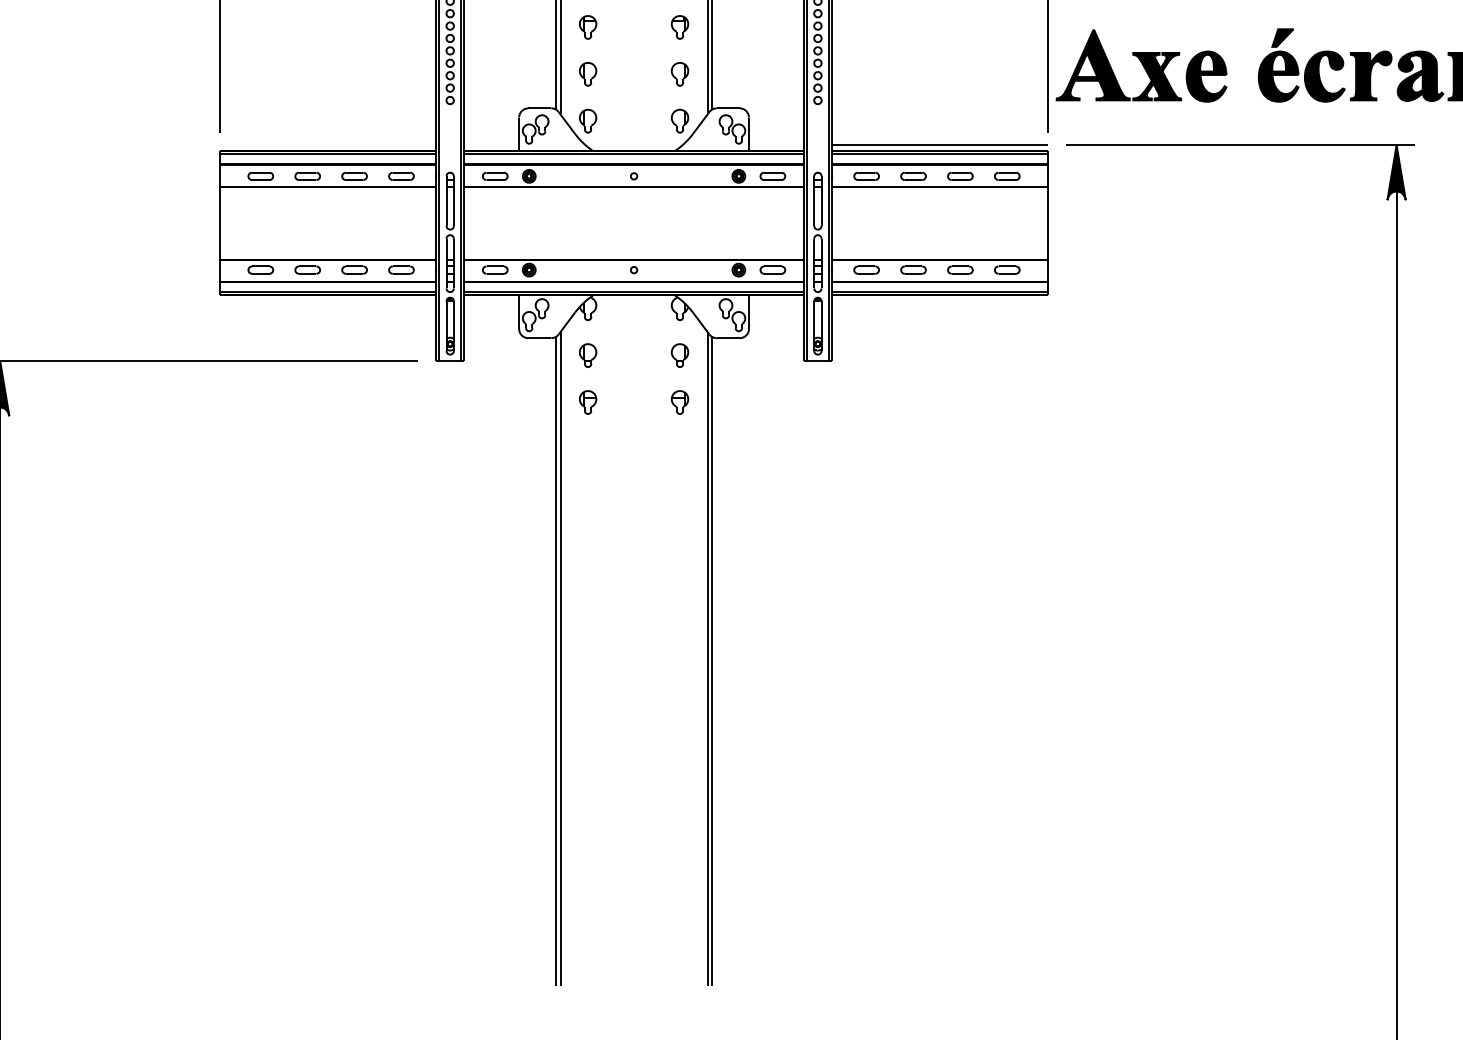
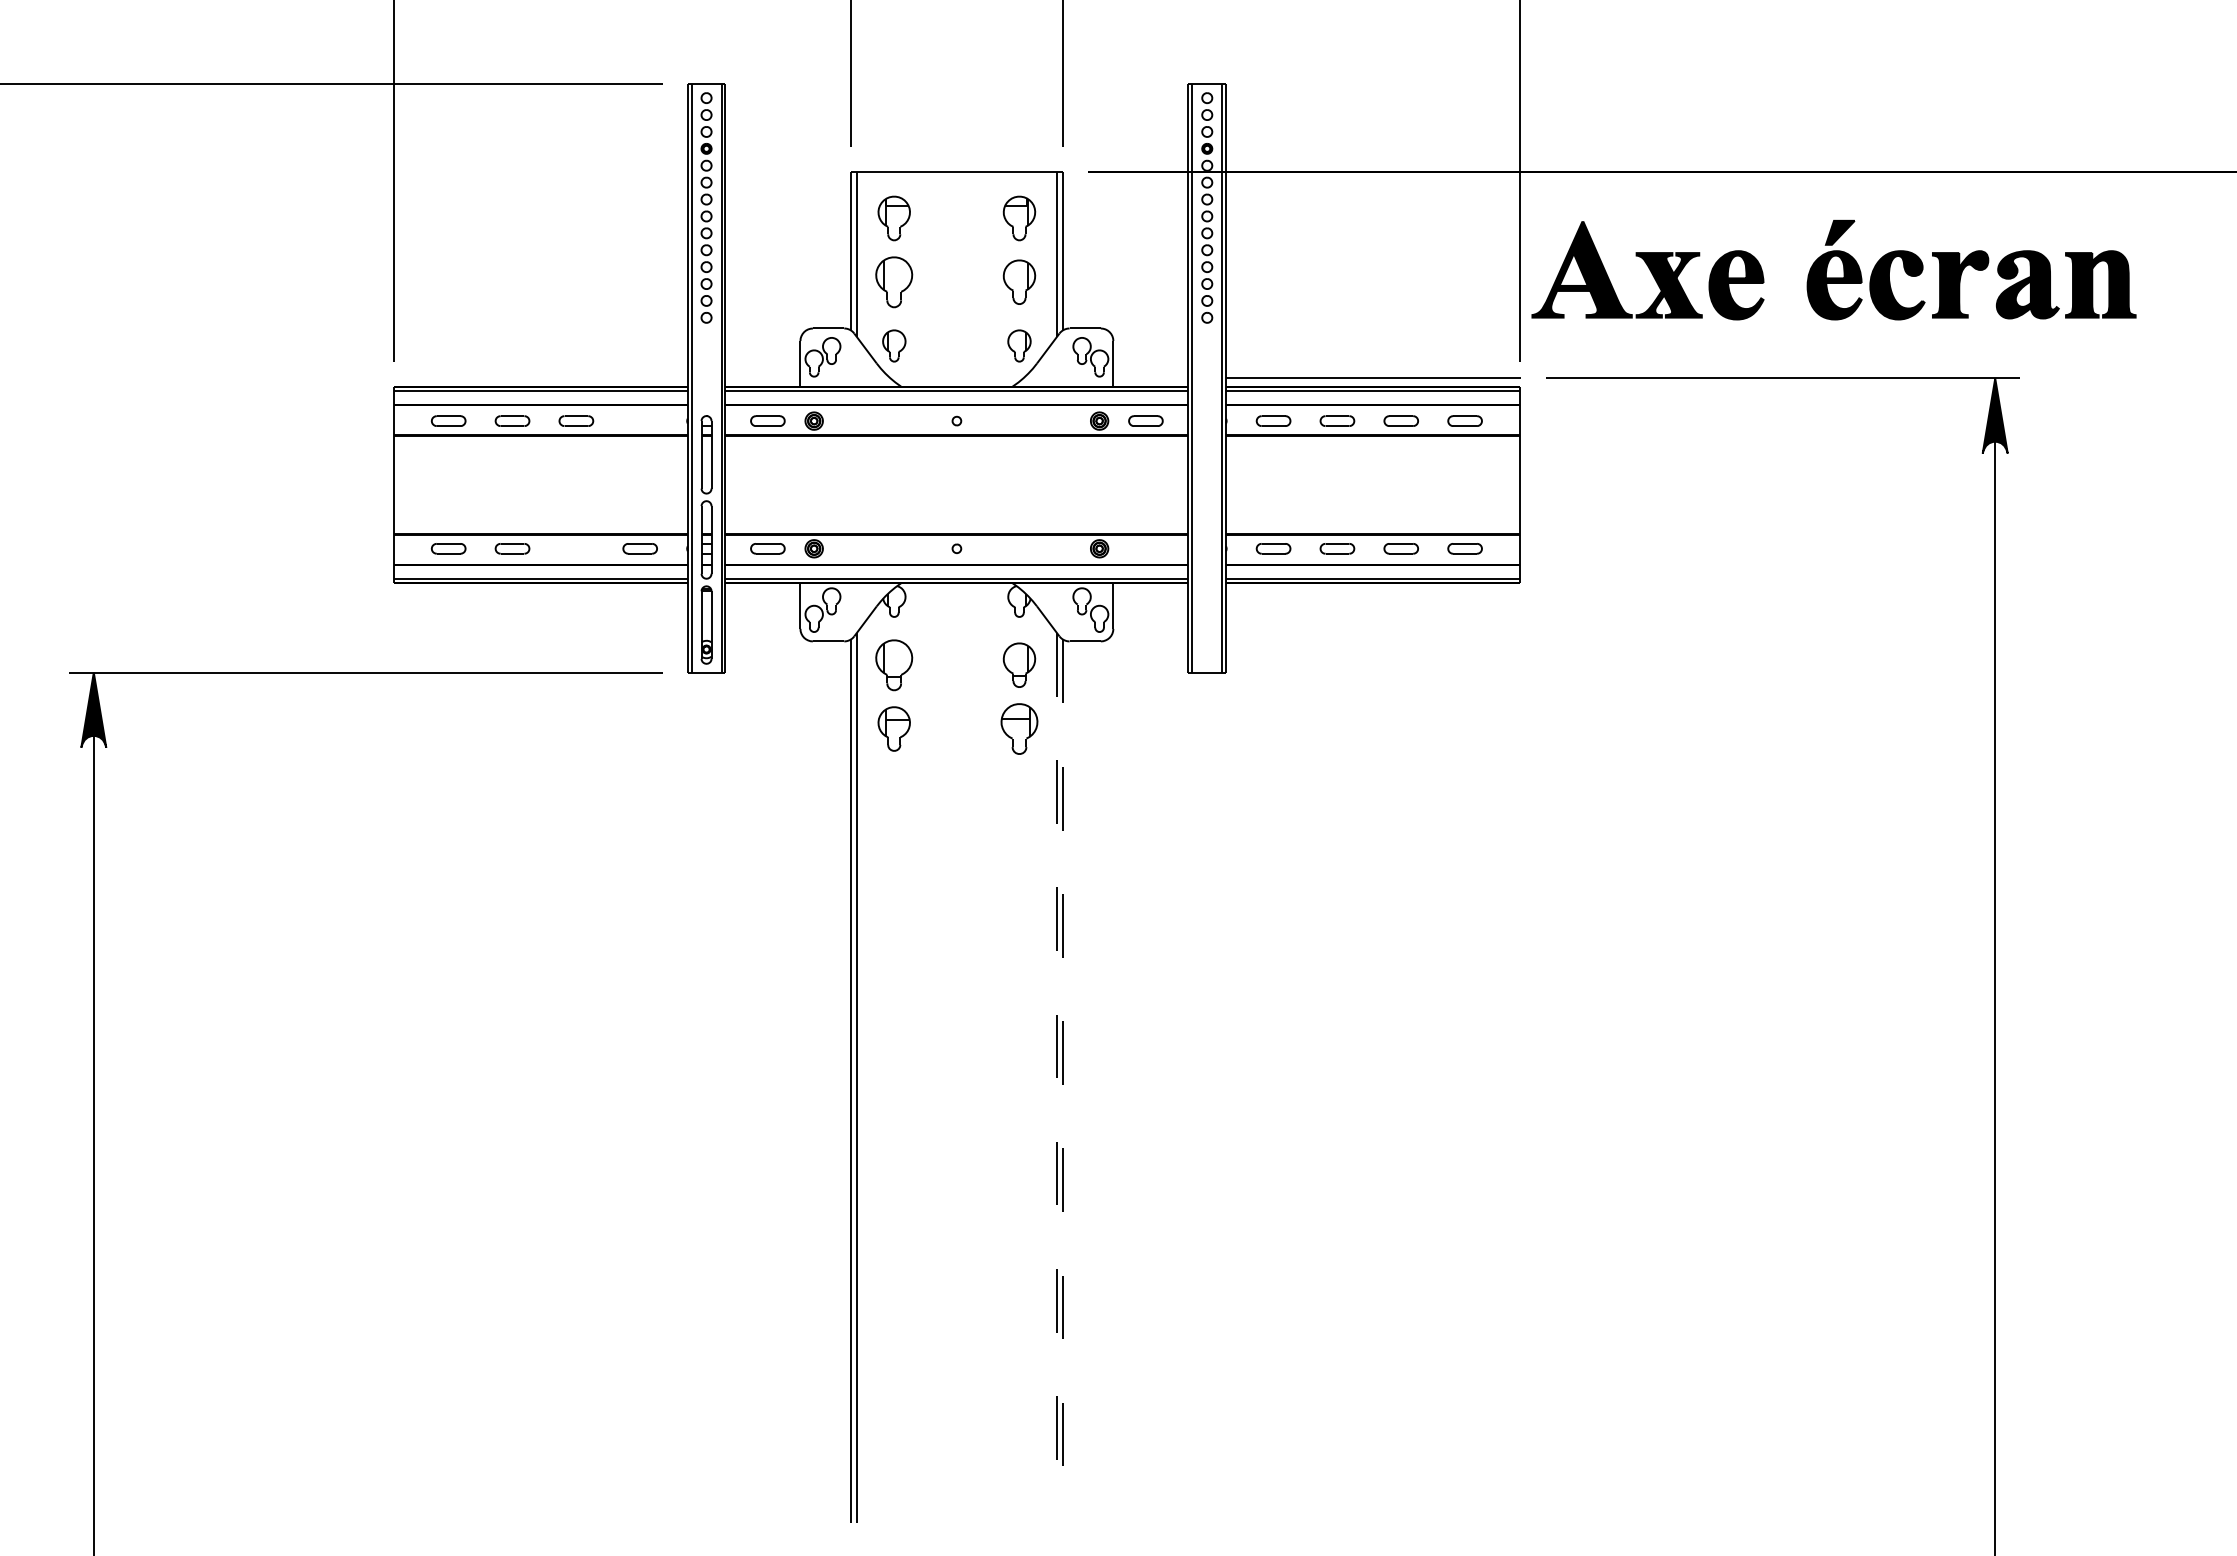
part: (588, 26) -> (894, 217), size x1.4
part: (680, 26) -> (1019, 217), size x1.4
part: (588, 73) -> (894, 281), size x1.6
part: (680, 73) -> (1019, 281), size x1.4
part: (400, 175) -> (639, 420), removed
part: (818, 263) -> (1207, 539), removed
part: (354, 269) -> (576, 548), removed
part: (772, 269) -> (1145, 548), removed
part: (588, 355) -> (894, 664), size x1.6
part: (680, 355) -> (1019, 664), size x1.4
part: (588, 402) -> (894, 728), size x1.4
part: (680, 402) -> (1019, 728), size x1.6
line: (707, 659) -> (1057, 1078), solid -> dashed
line: (712, 661) -> (1063, 1081), solid -> dashed

